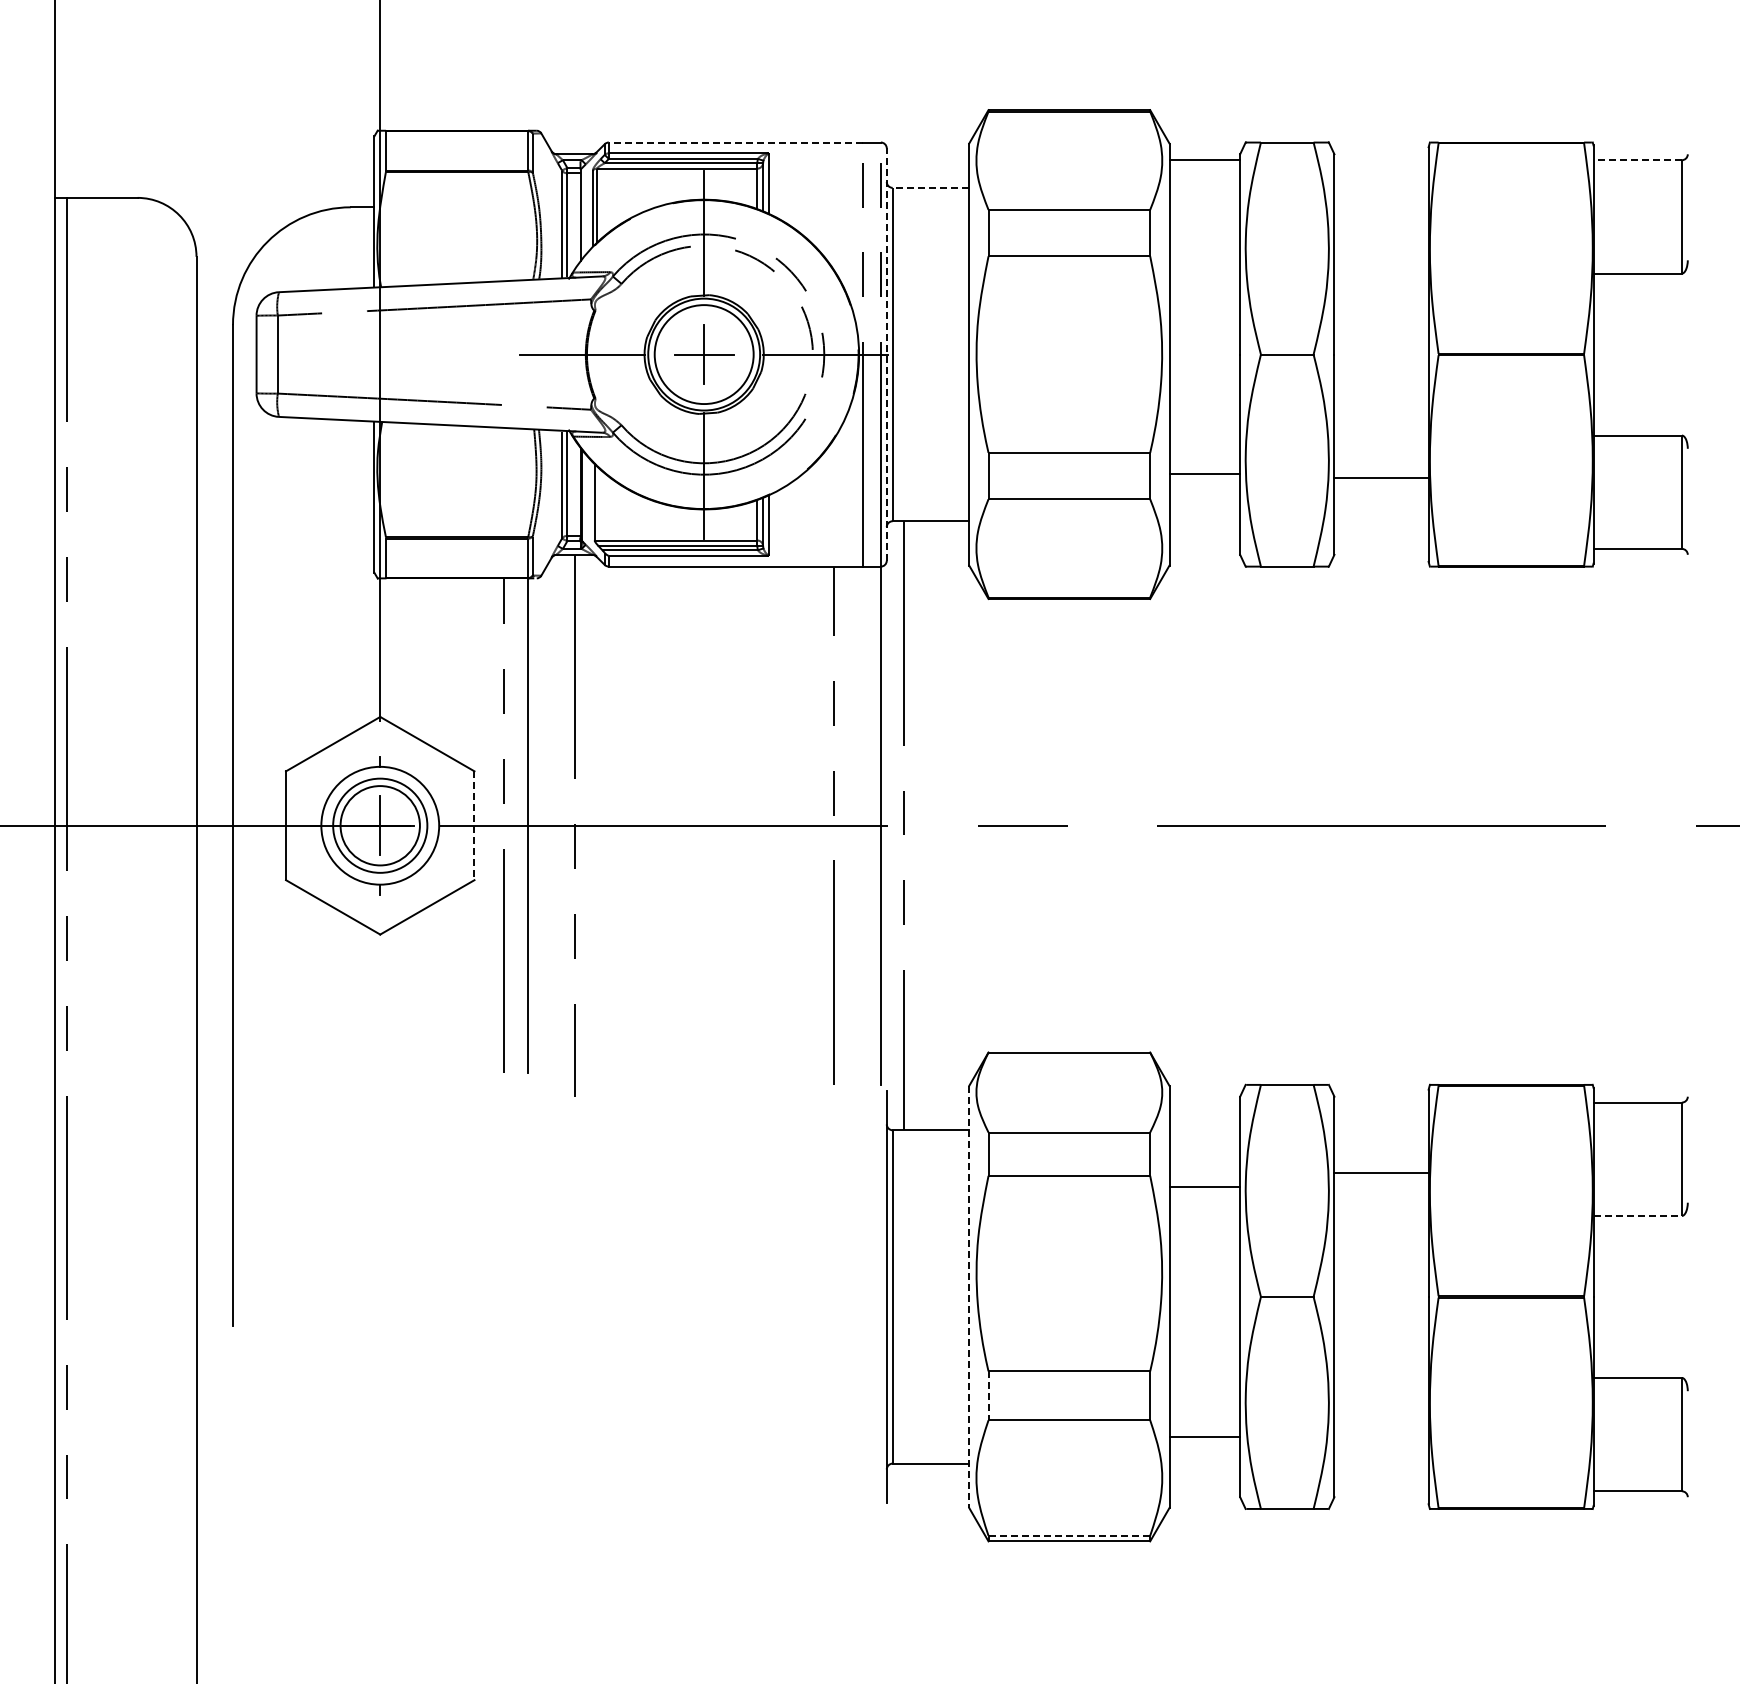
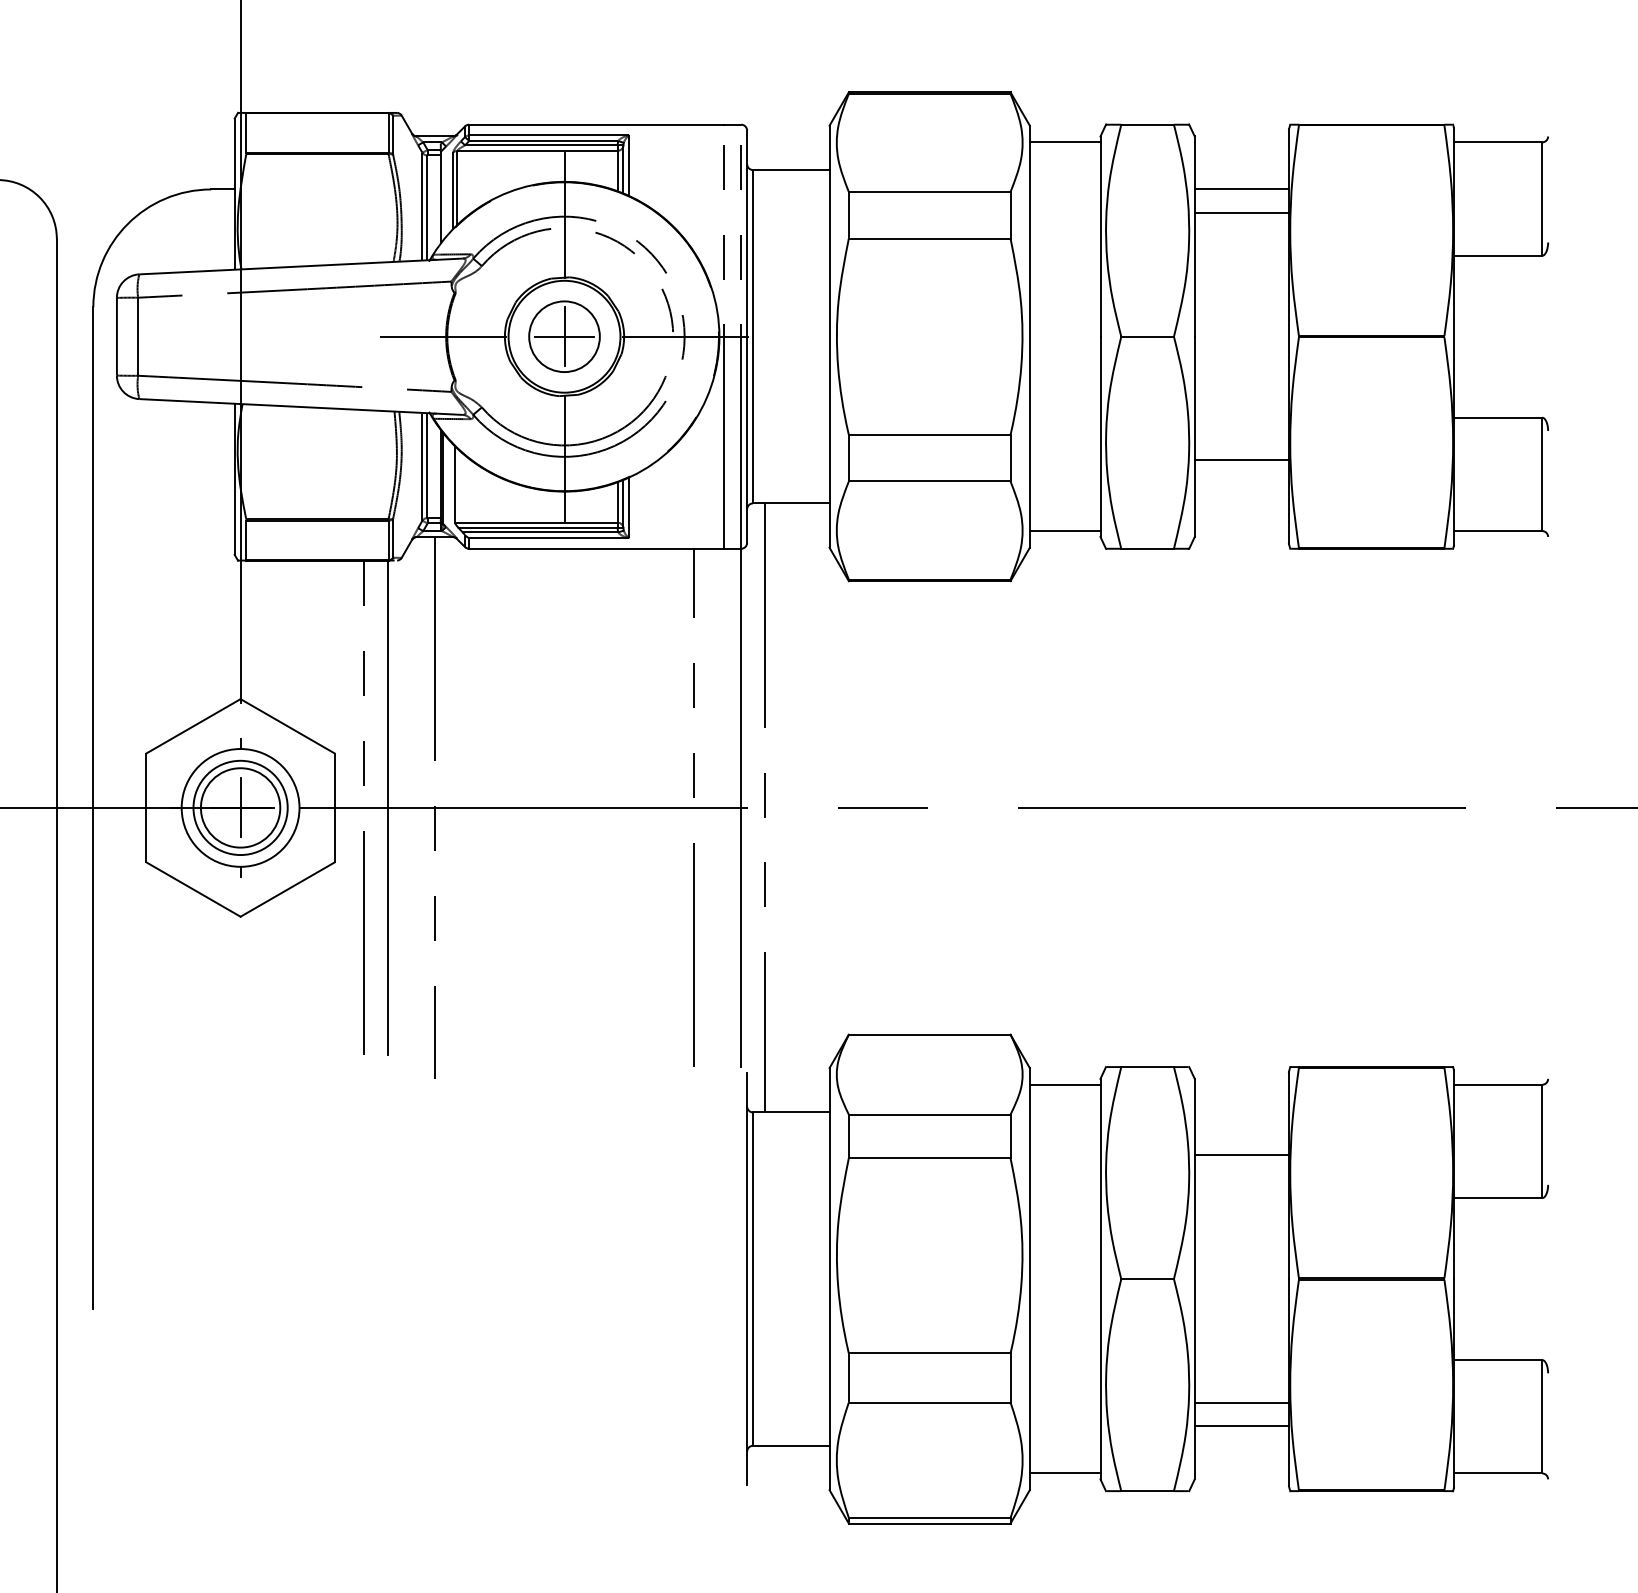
line: (735, 142) -> (595, 124), dashed -> solid
line: (1637, 160) -> (1497, 142), dashed -> solid
line: (930, 187) -> (790, 169), dashed -> solid
line: (1381, 207) -> (1241, 189), added
line: (1381, 230) -> (1241, 212), added
circle: (703, 354) -> (563, 336), size x0.71
line: (886, 354) -> (746, 336), dashed -> solid
line: (1204, 473) -> (1064, 530), moved
line: (474, 826) -> (334, 808), dashed -> solid
line: (1204, 1186) -> (1064, 1084), moved
line: (1638, 1215) -> (1498, 1197), dashed -> solid
line: (969, 1297) -> (829, 1279), dashed -> solid
line: (988, 1395) -> (848, 1377), dashed -> solid
line: (1381, 1420) -> (1241, 1402), added
line: (1204, 1437) -> (1064, 1473), moved
line: (1381, 1444) -> (1241, 1426), added
line: (1069, 1535) -> (929, 1517), dashed -> solid

